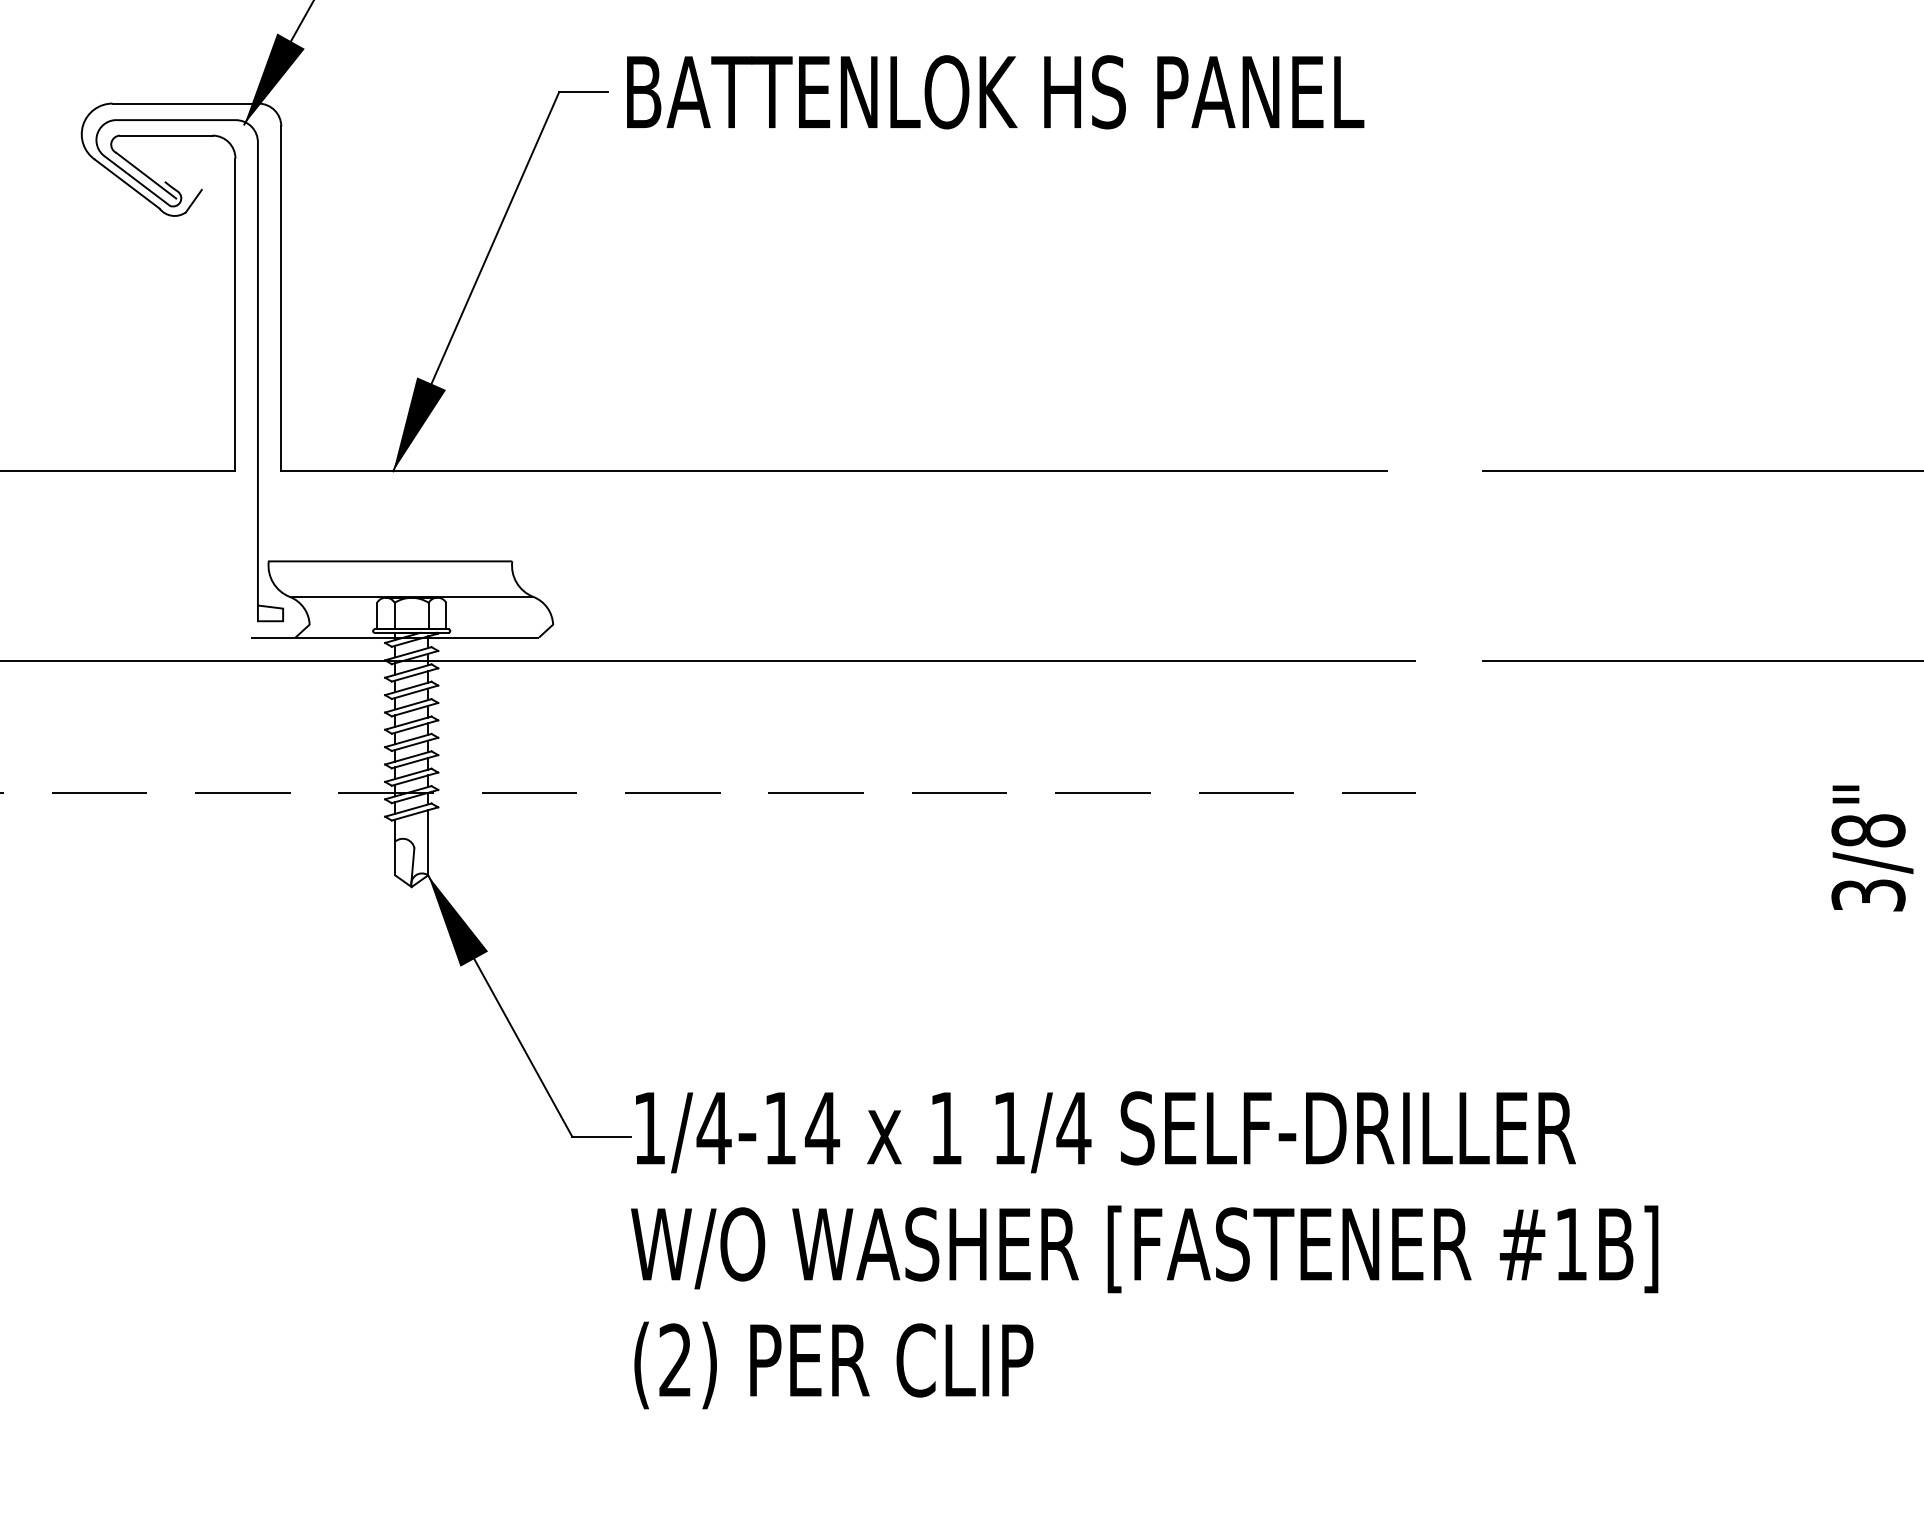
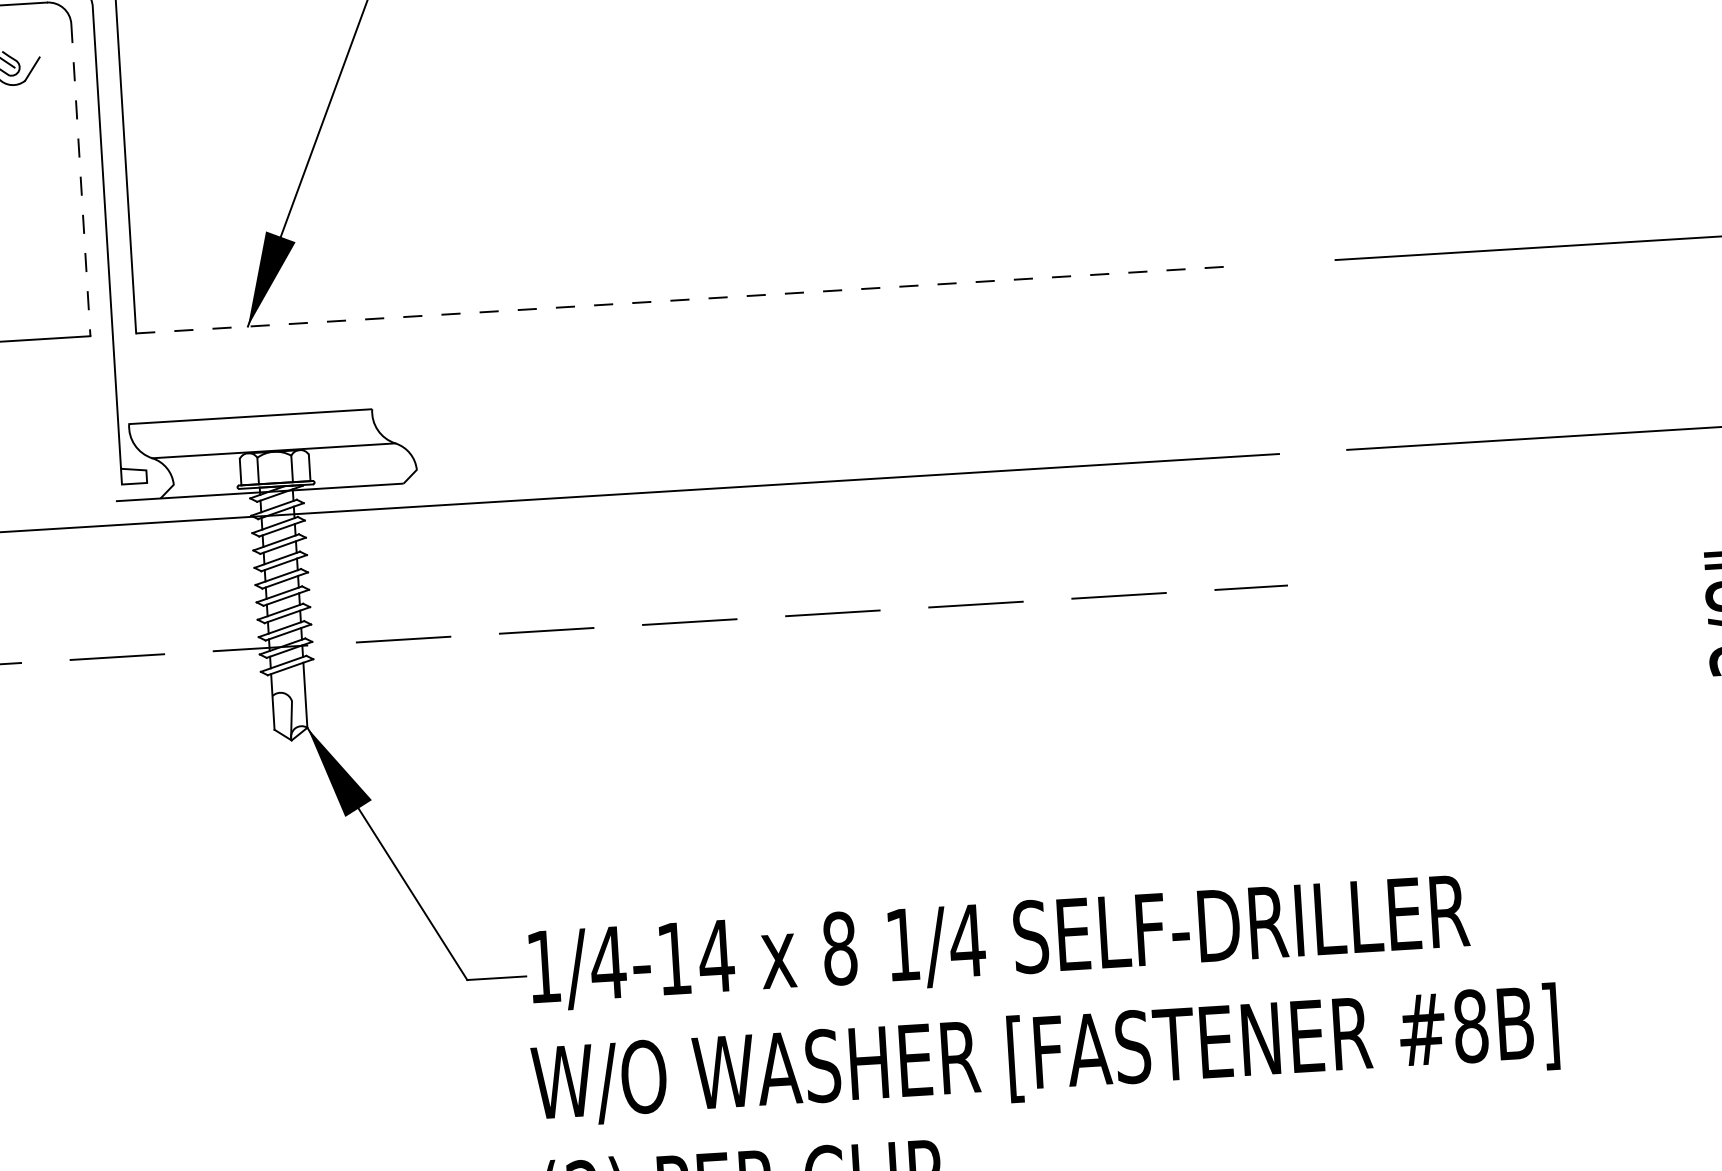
line: (235, 315) -> (80, 180), solid -> dashed
line: (834, 471) -> (688, 299), solid -> dashed
text: (945, 1128) -> (839, 948), 1 -> 8
text: (1570, 1244) -> (1470, 1026), #1B] -> #8B]

